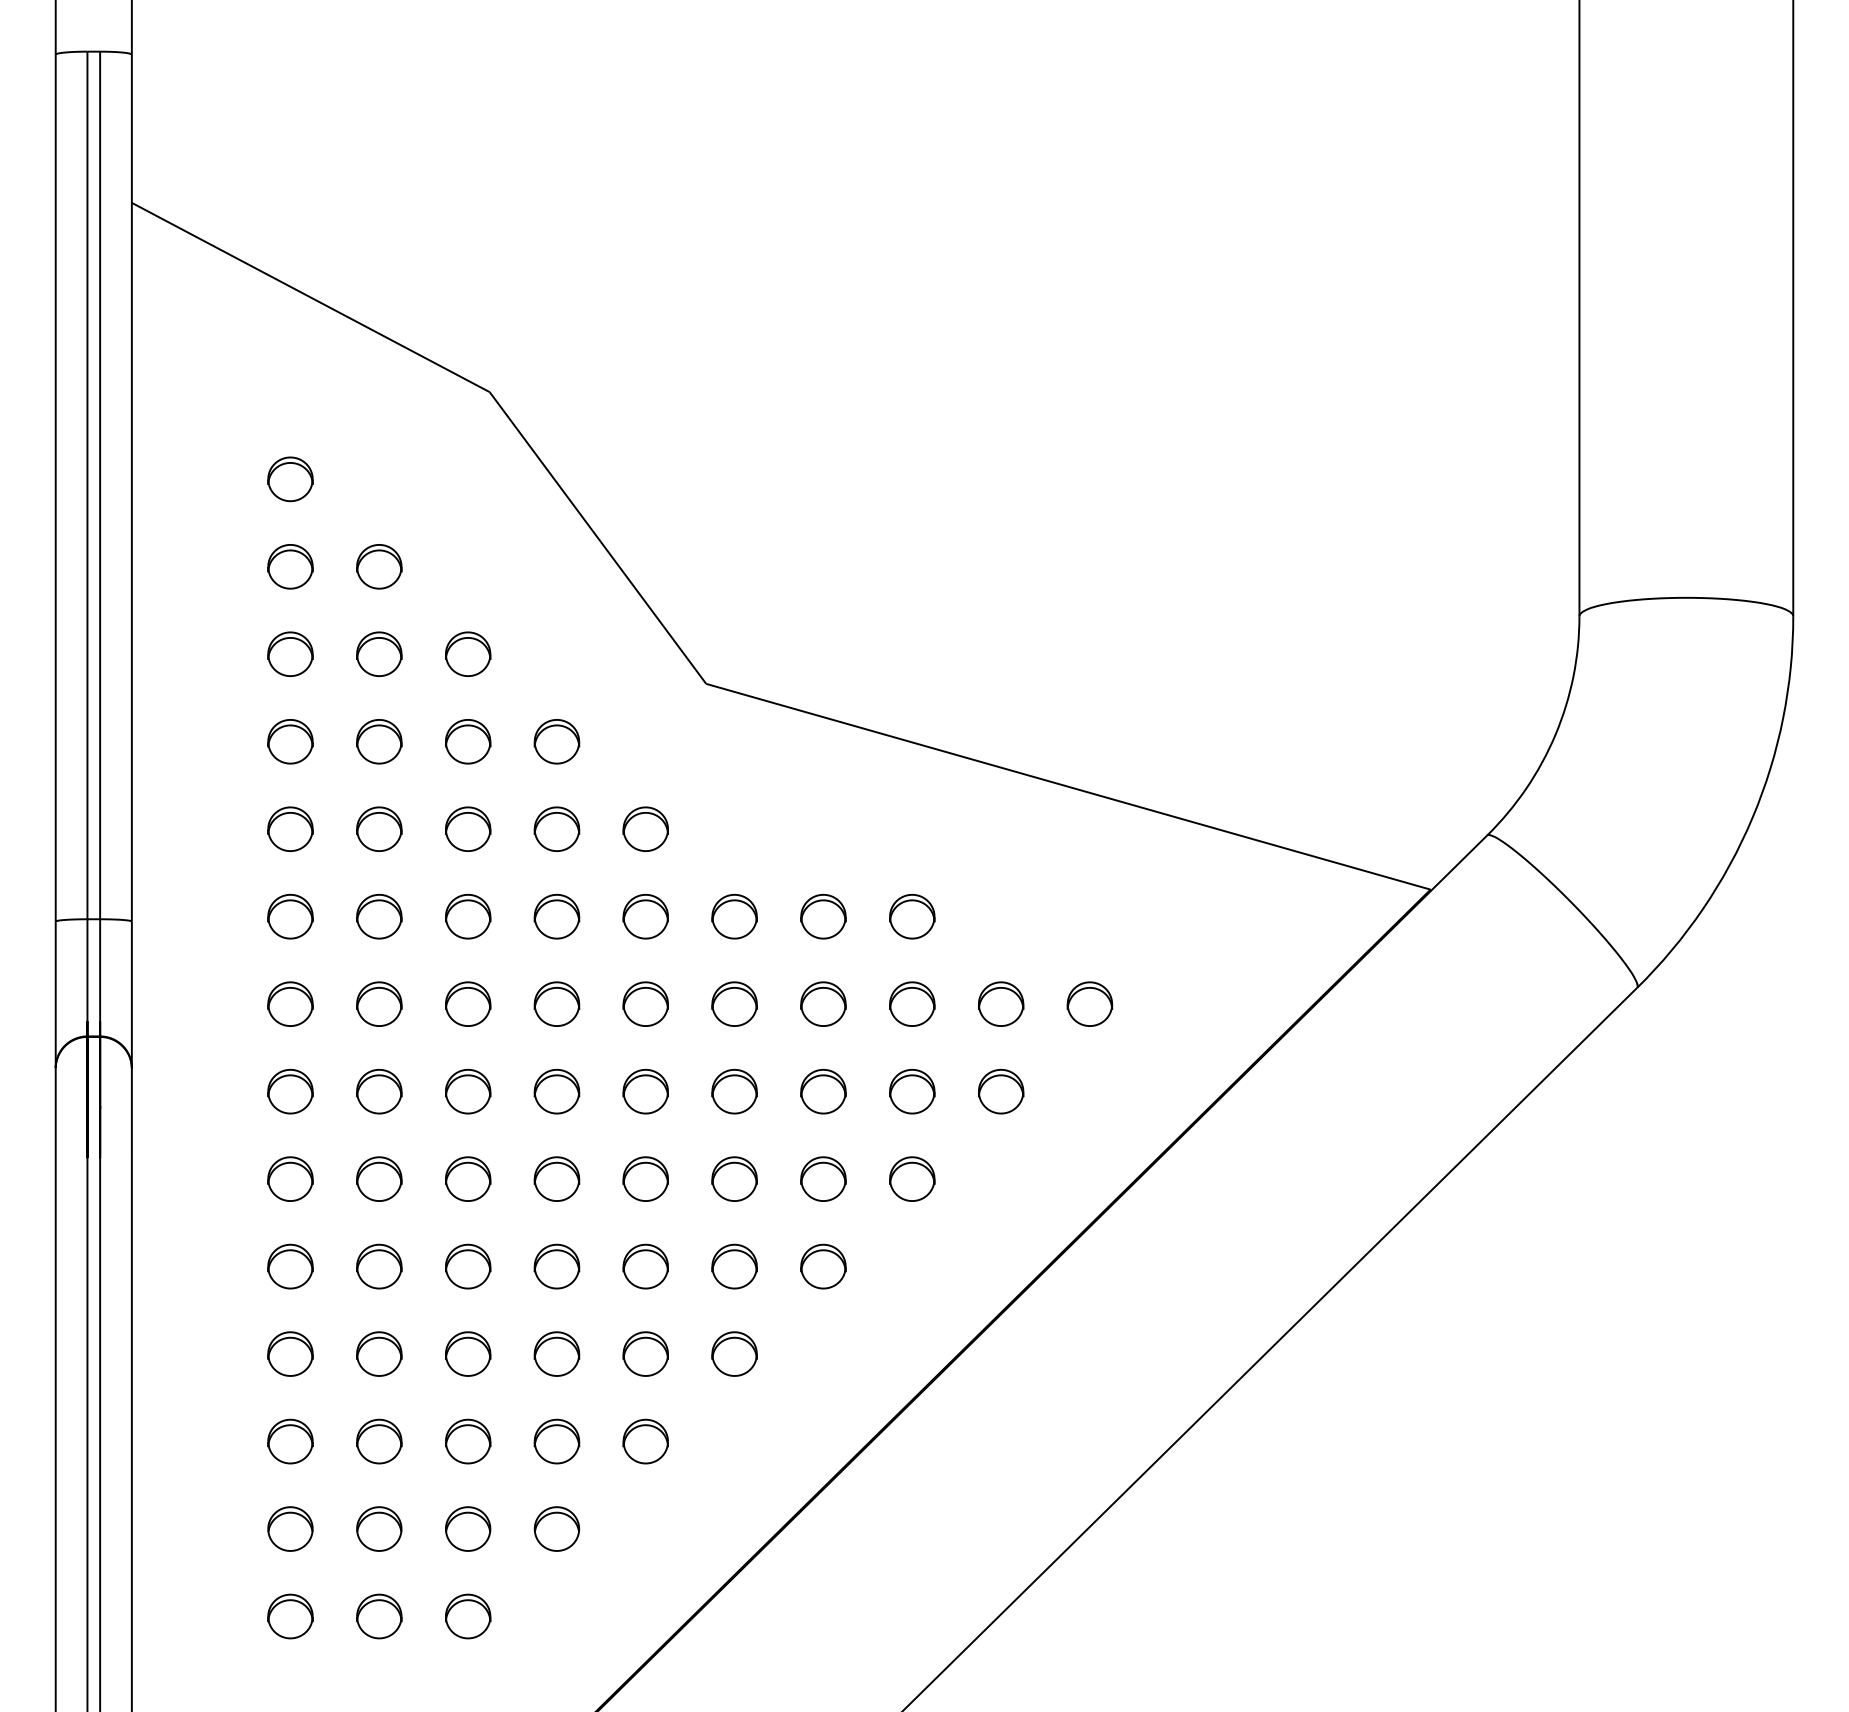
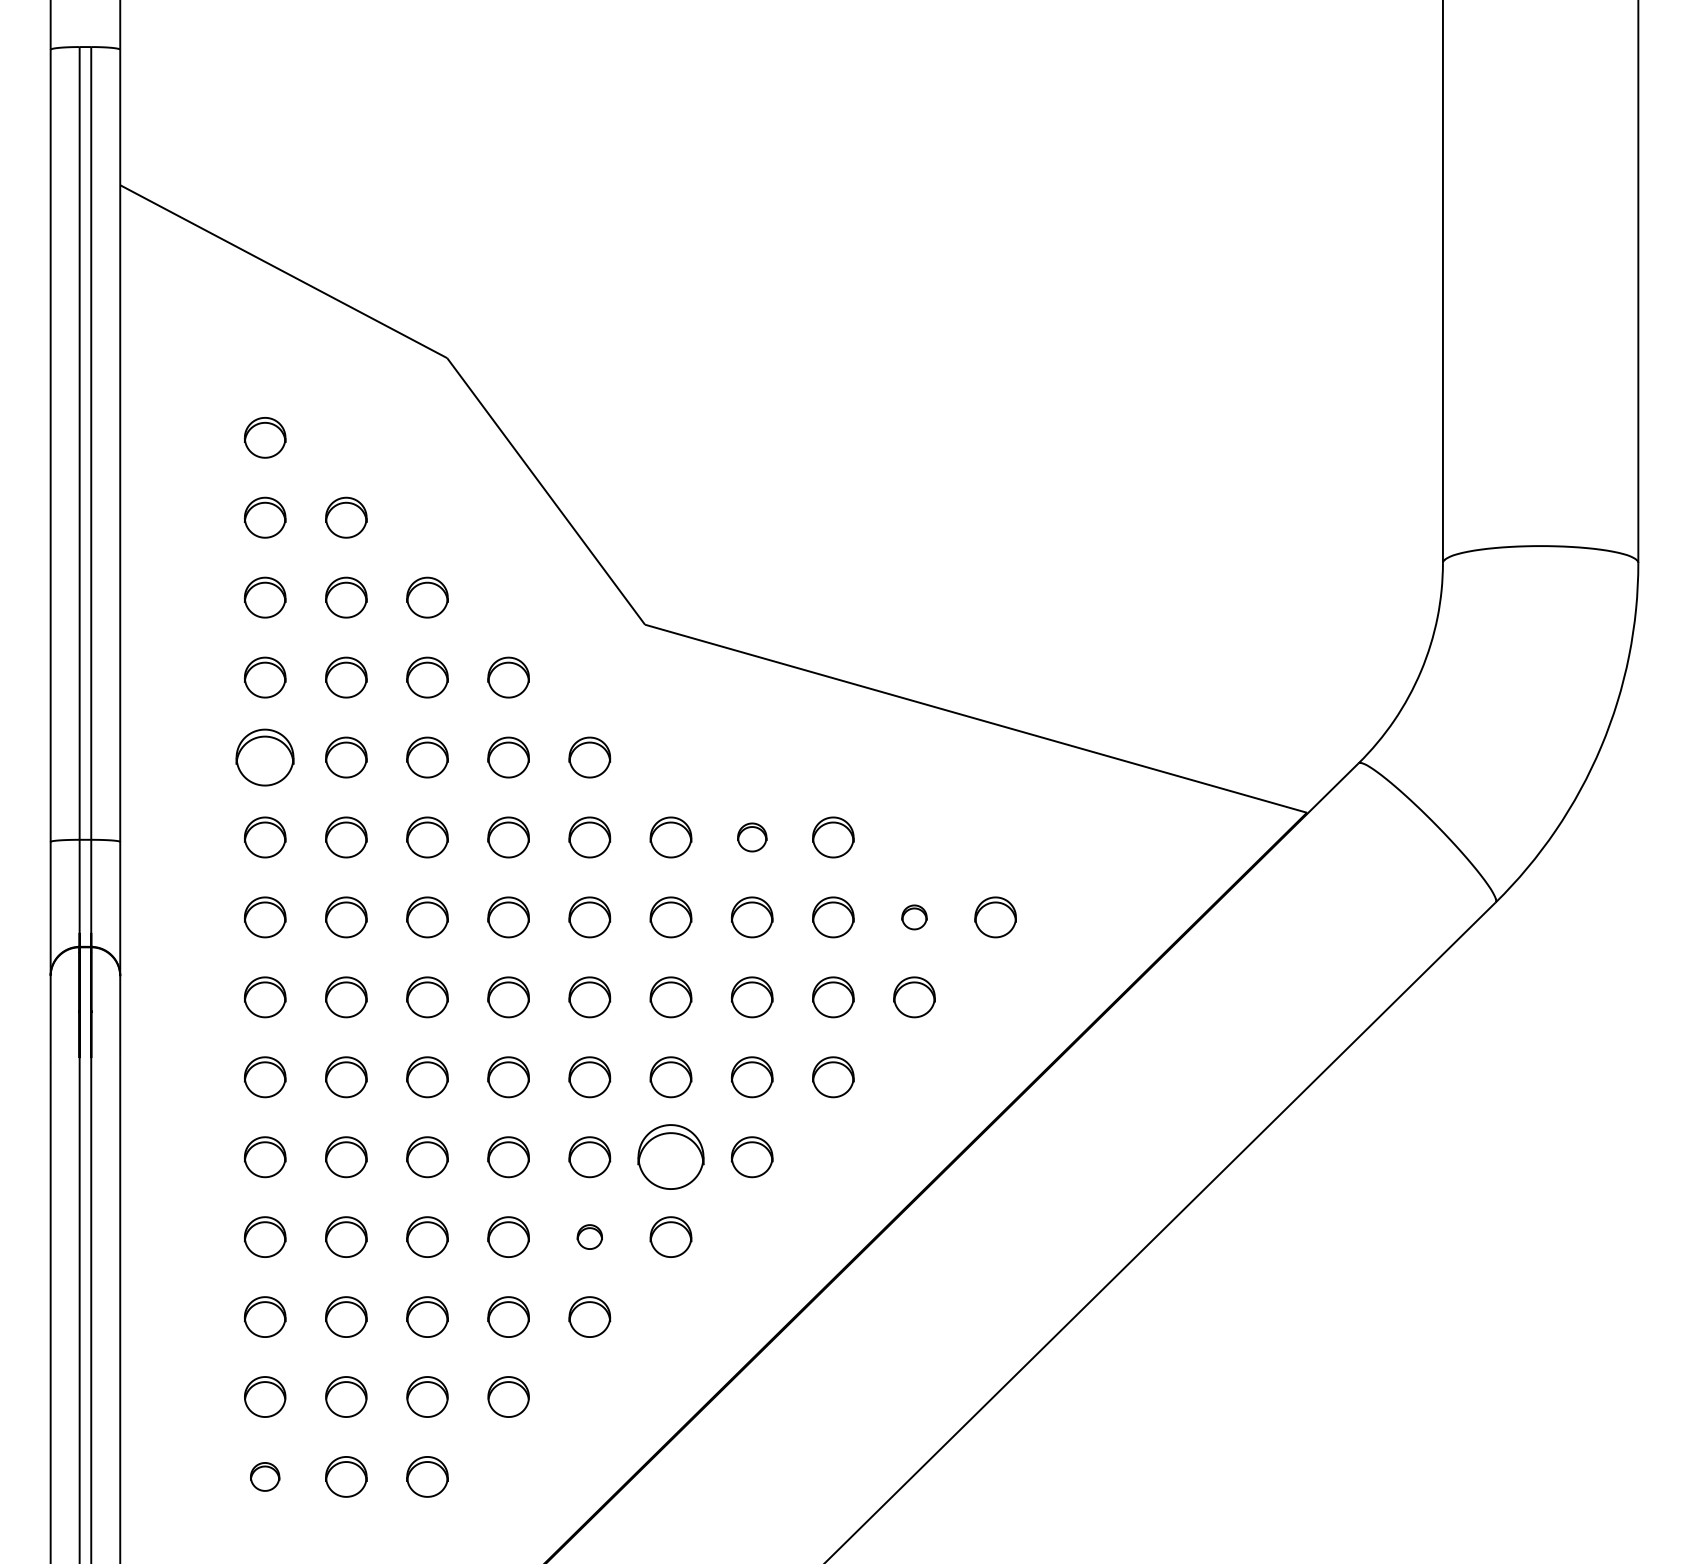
part: (290, 829) -> (265, 757), size x1.4
part: (823, 916) -> (752, 837), size x0.7
part: (1001, 1004) -> (914, 917), size x0.6
part: (734, 1266) -> (670, 1157), size x1.6
part: (645, 1353) -> (589, 1236), size x0.6
part: (289, 1616) -> (264, 1476), size x0.7

